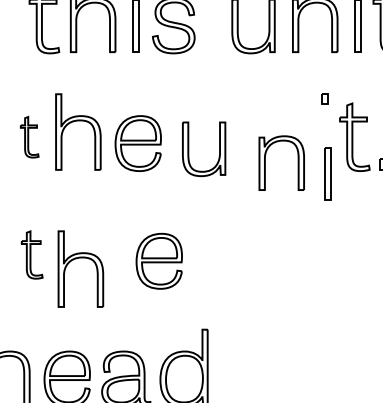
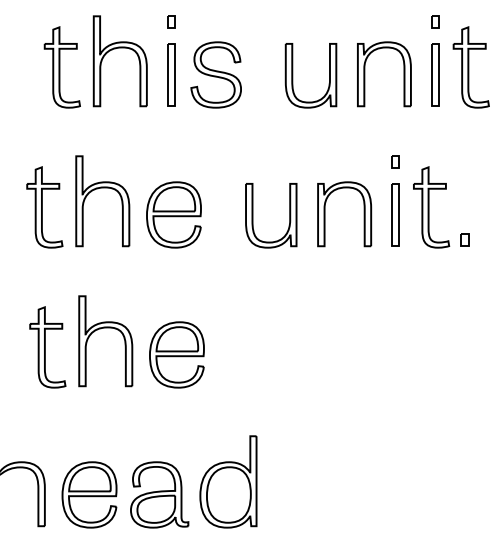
part: (29, 137) -> (44, 207), size x1.67
part: (189, 149) -> (253, 215), moved
part: (265, 163) -> (325, 214), moved
part: (327, 173) -> (395, 214), moved
part: (31, 255) -> (47, 347), size x1.43
part: (80, 258) -> (105, 328), moved
part: (158, 260) -> (176, 354), moved

